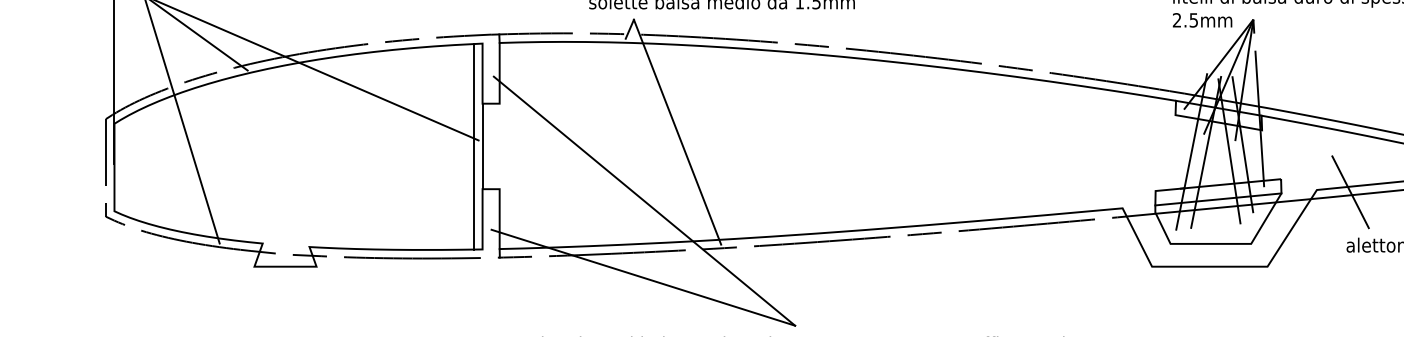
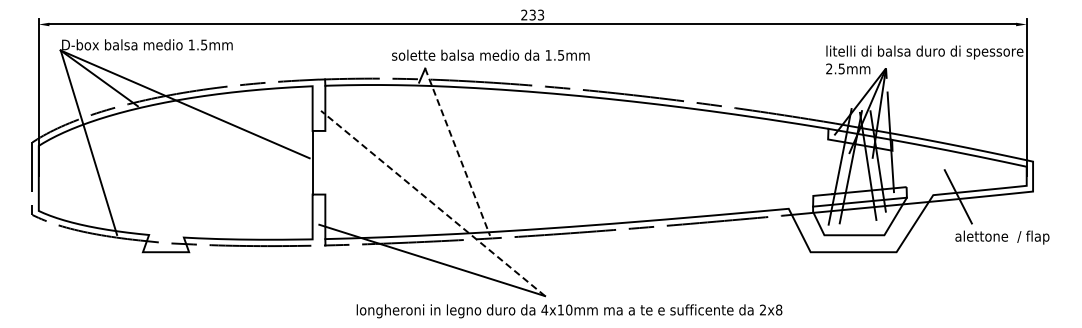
line: (677, 132) -> (457, 152), solid -> dashed
line: (474, 146) -> (306, 162), removed
line: (643, 201) -> (432, 203), solid -> dashed

